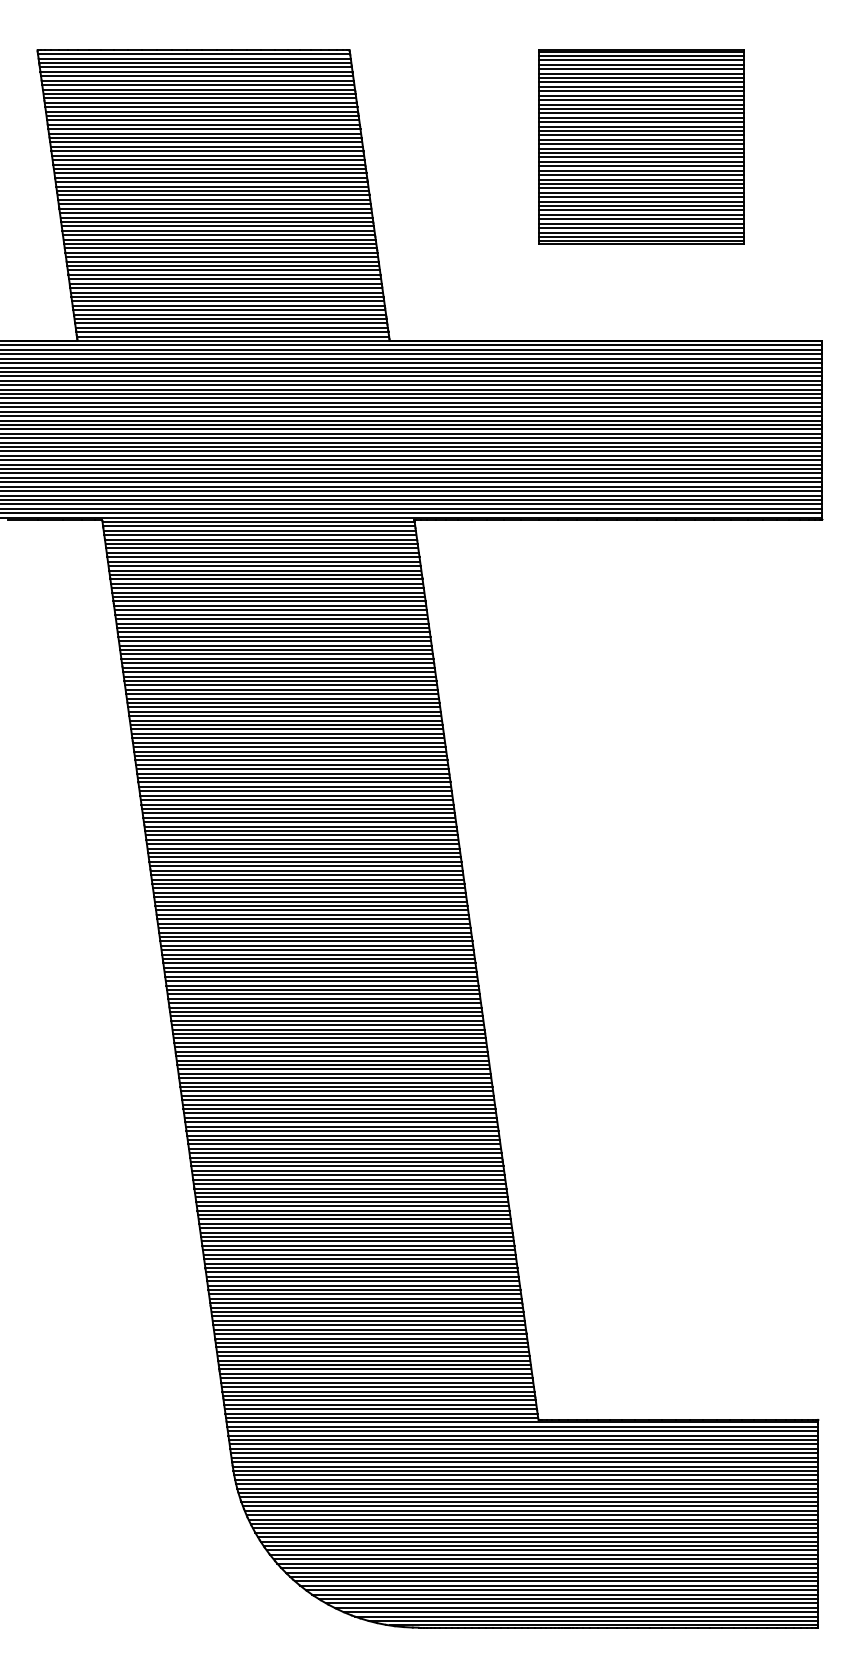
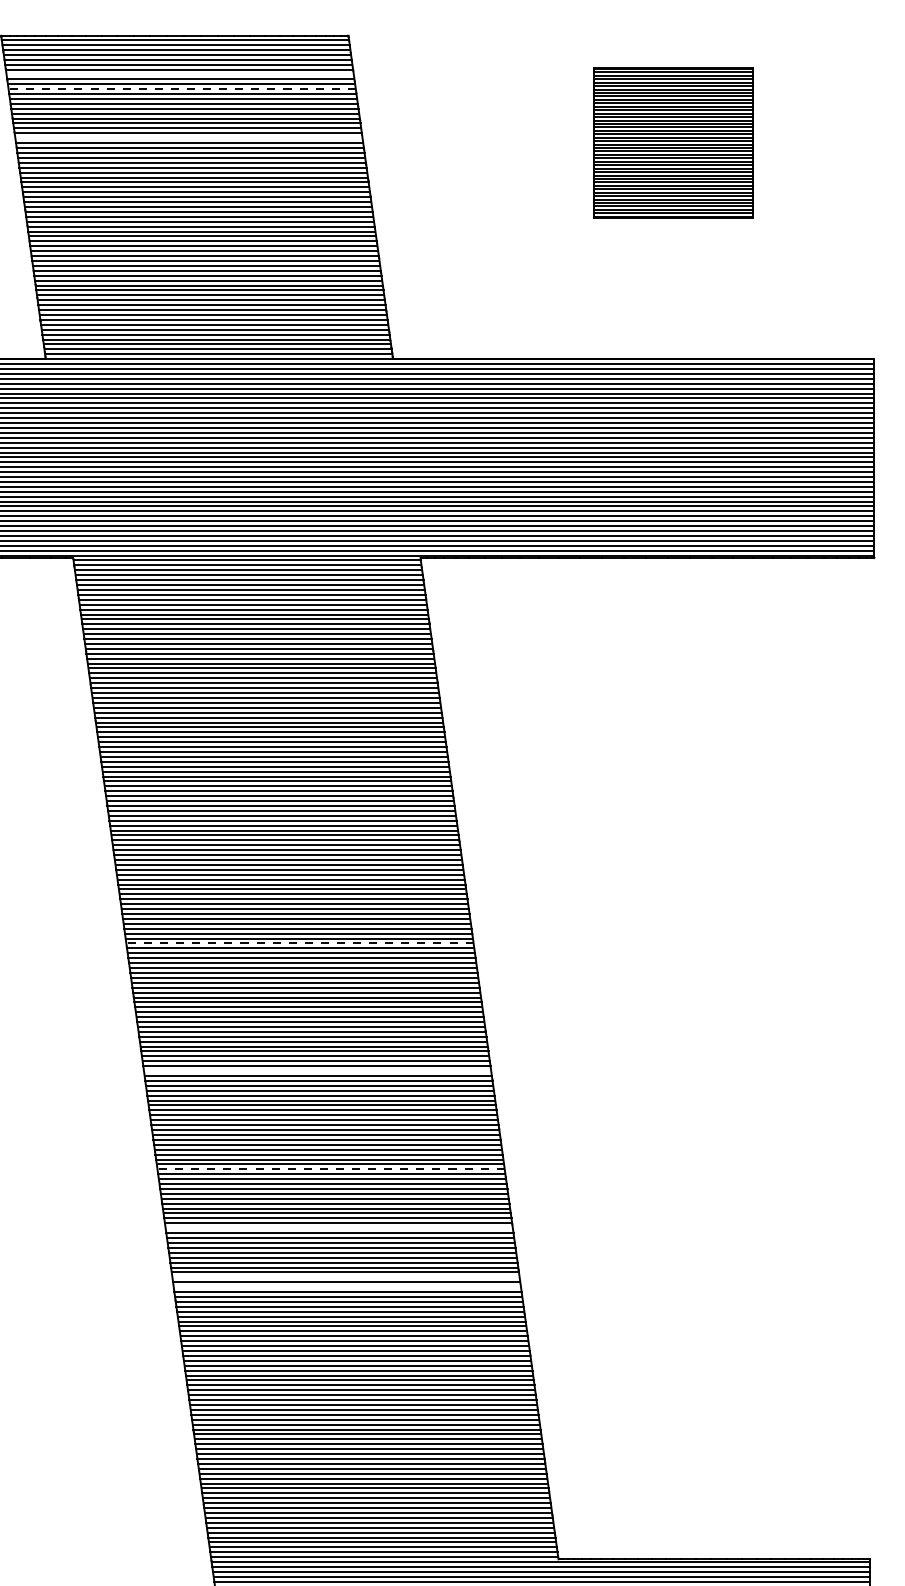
line: (198, 85) -> (180, 74), removed
line: (199, 98) -> (181, 89), solid -> dashed
line: (206, 142) -> (189, 138), removed
part: (641, 146) -> (673, 142), size x0.7
line: (305, 866) -> (299, 943), solid -> dashed
line: (321, 981) -> (317, 1071), removed
line: (333, 1069) -> (330, 1169), solid -> dashed
line: (341, 1122) -> (339, 1228), removed
line: (347, 1166) -> (346, 1277), removed
line: (348, 1175) -> (347, 1287), removed

